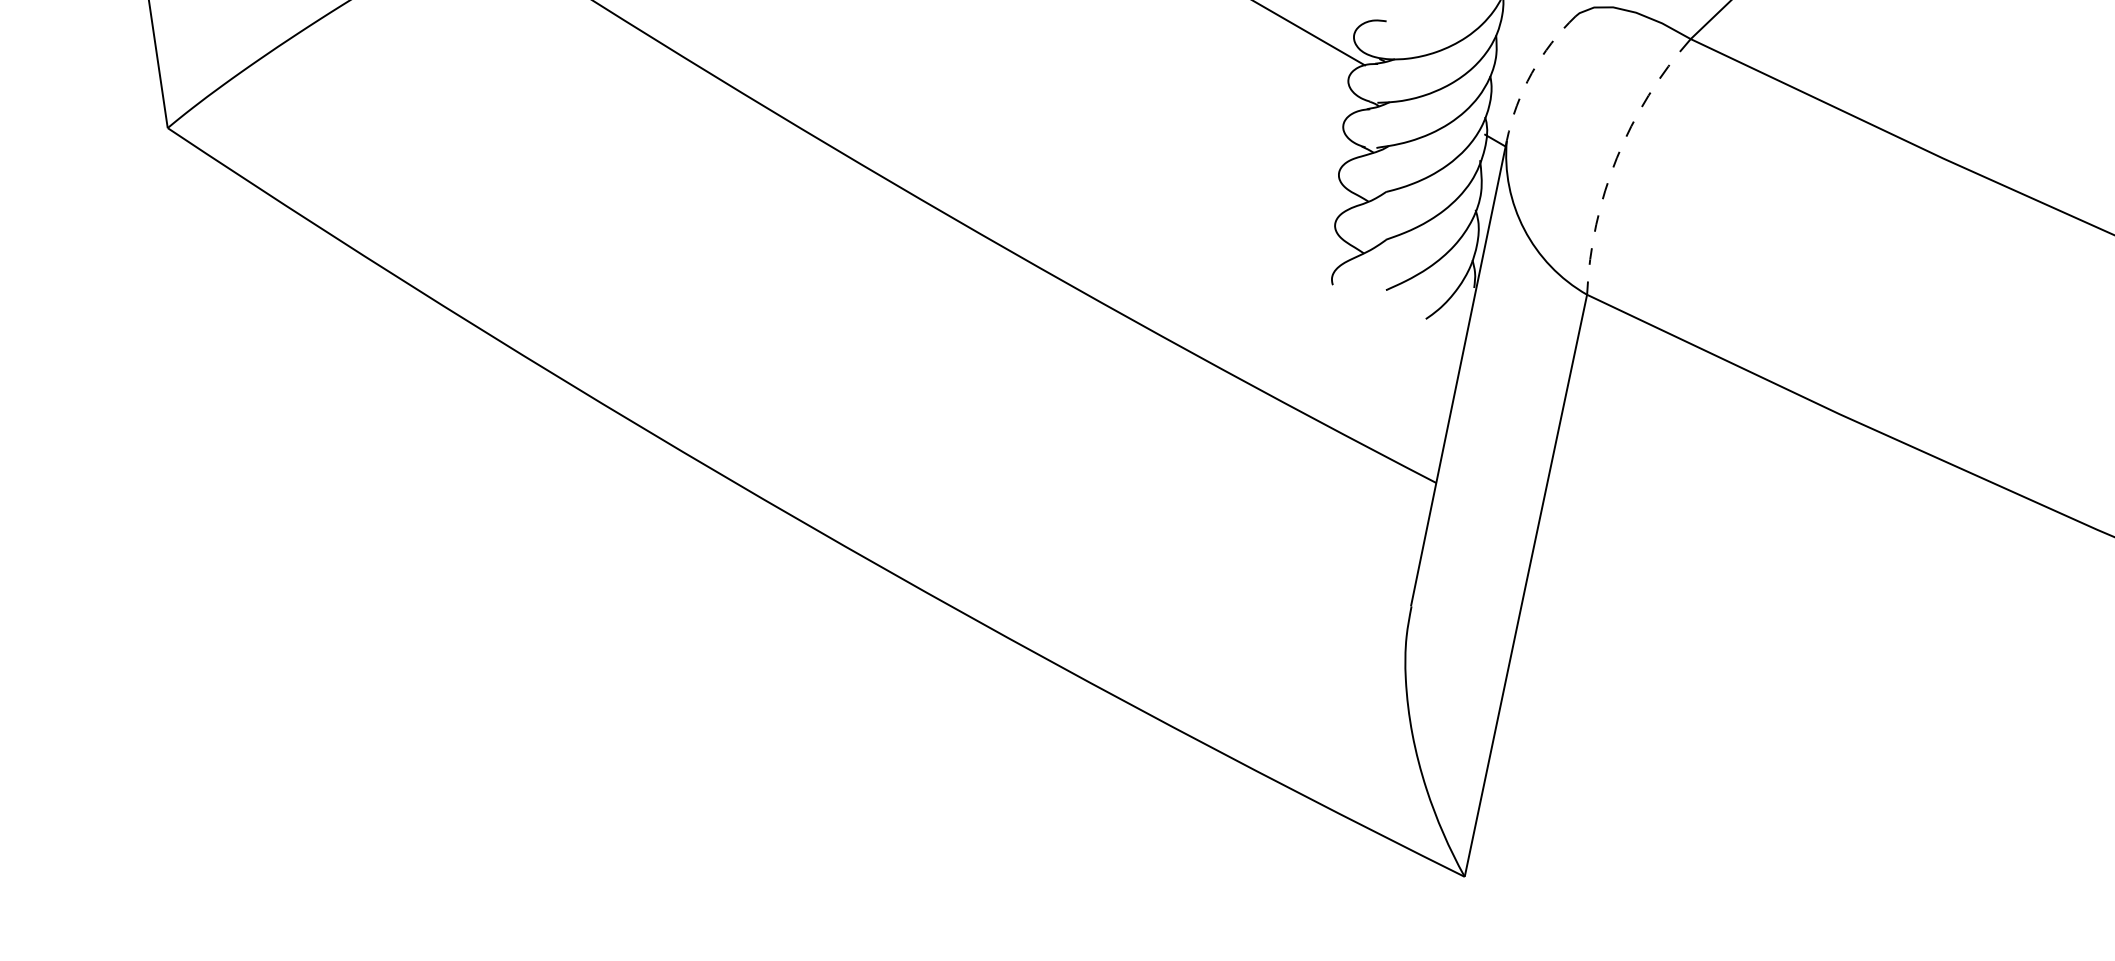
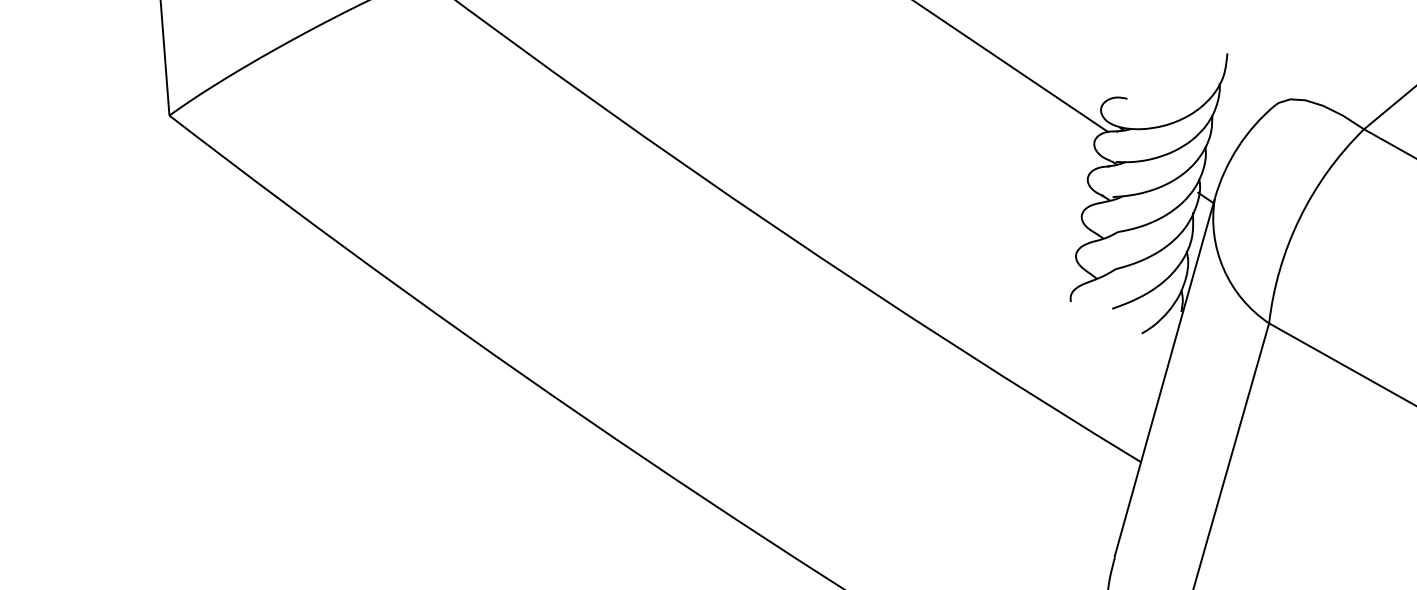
arc: (1531, 73) -> (1237, 147), dashed -> solid
arc: (1616, 158) -> (1299, 218), dashed -> solid

